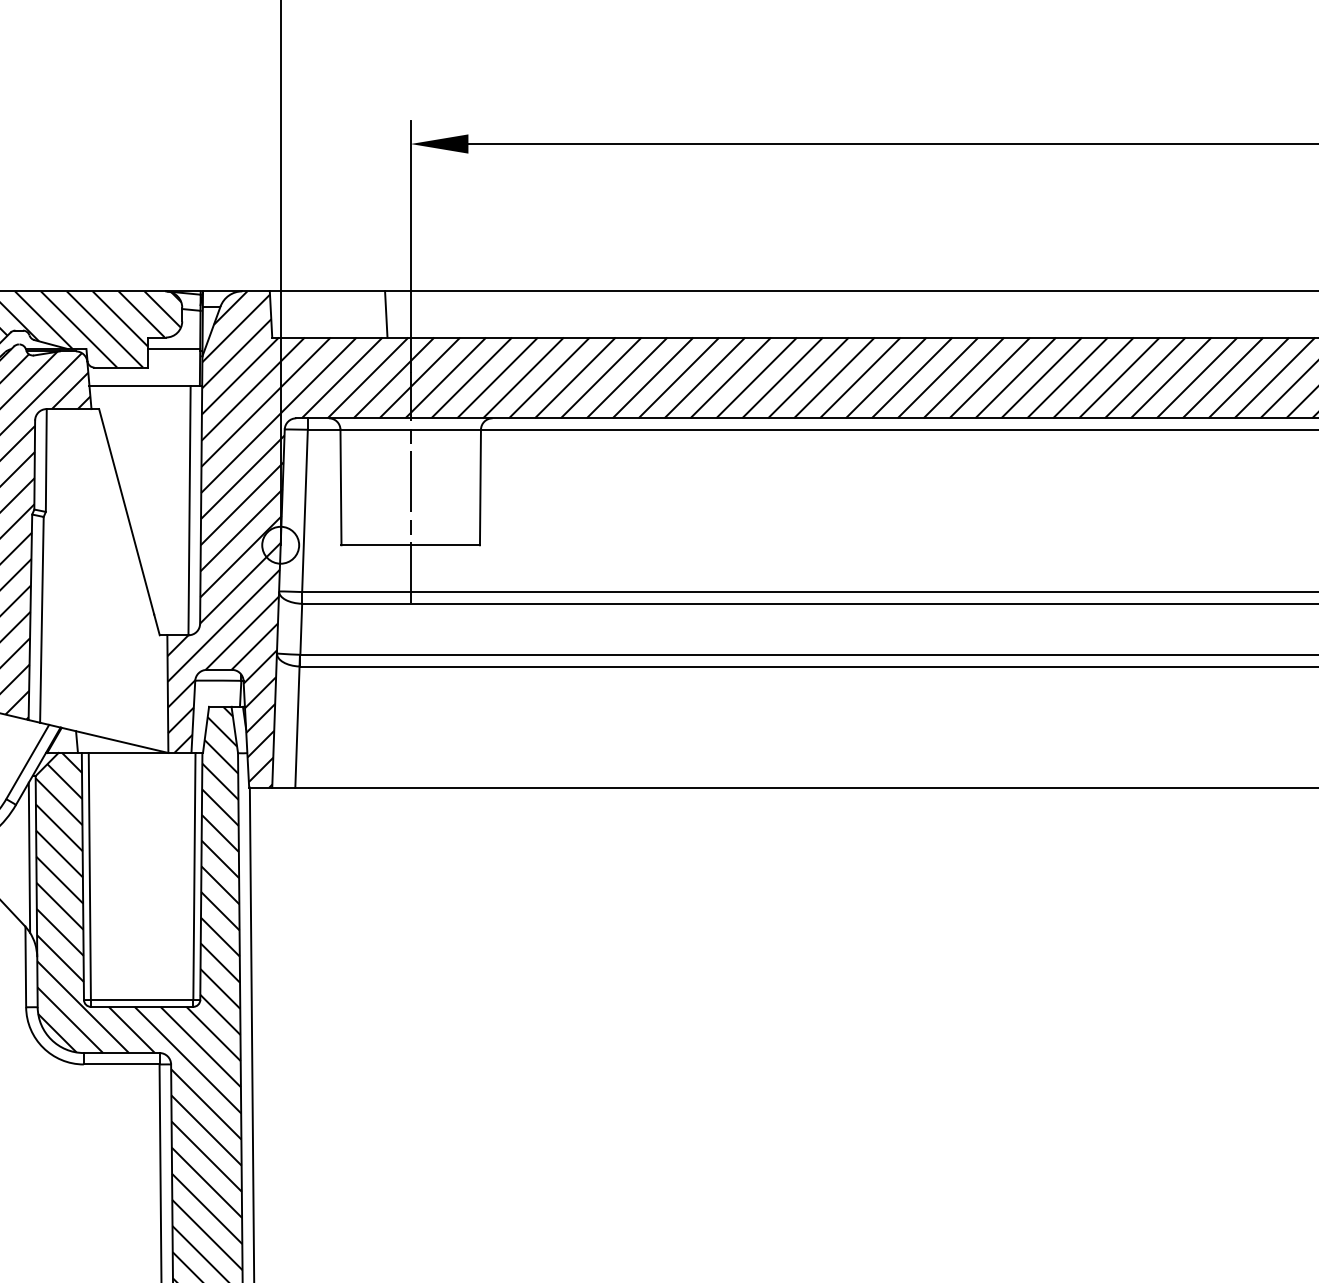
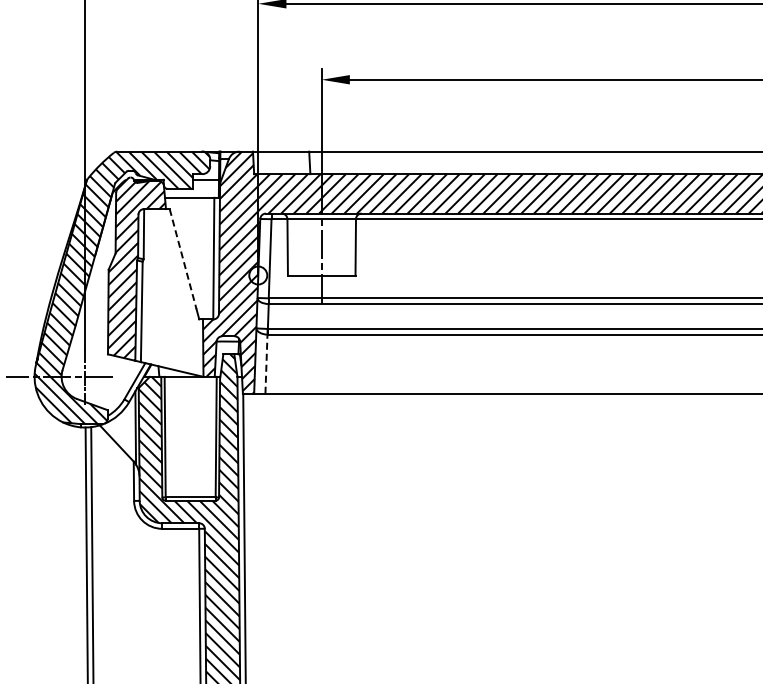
line: (127, 512) -> (183, 259), solid -> dashed
line: (297, 727) -> (266, 364), solid -> dashed

